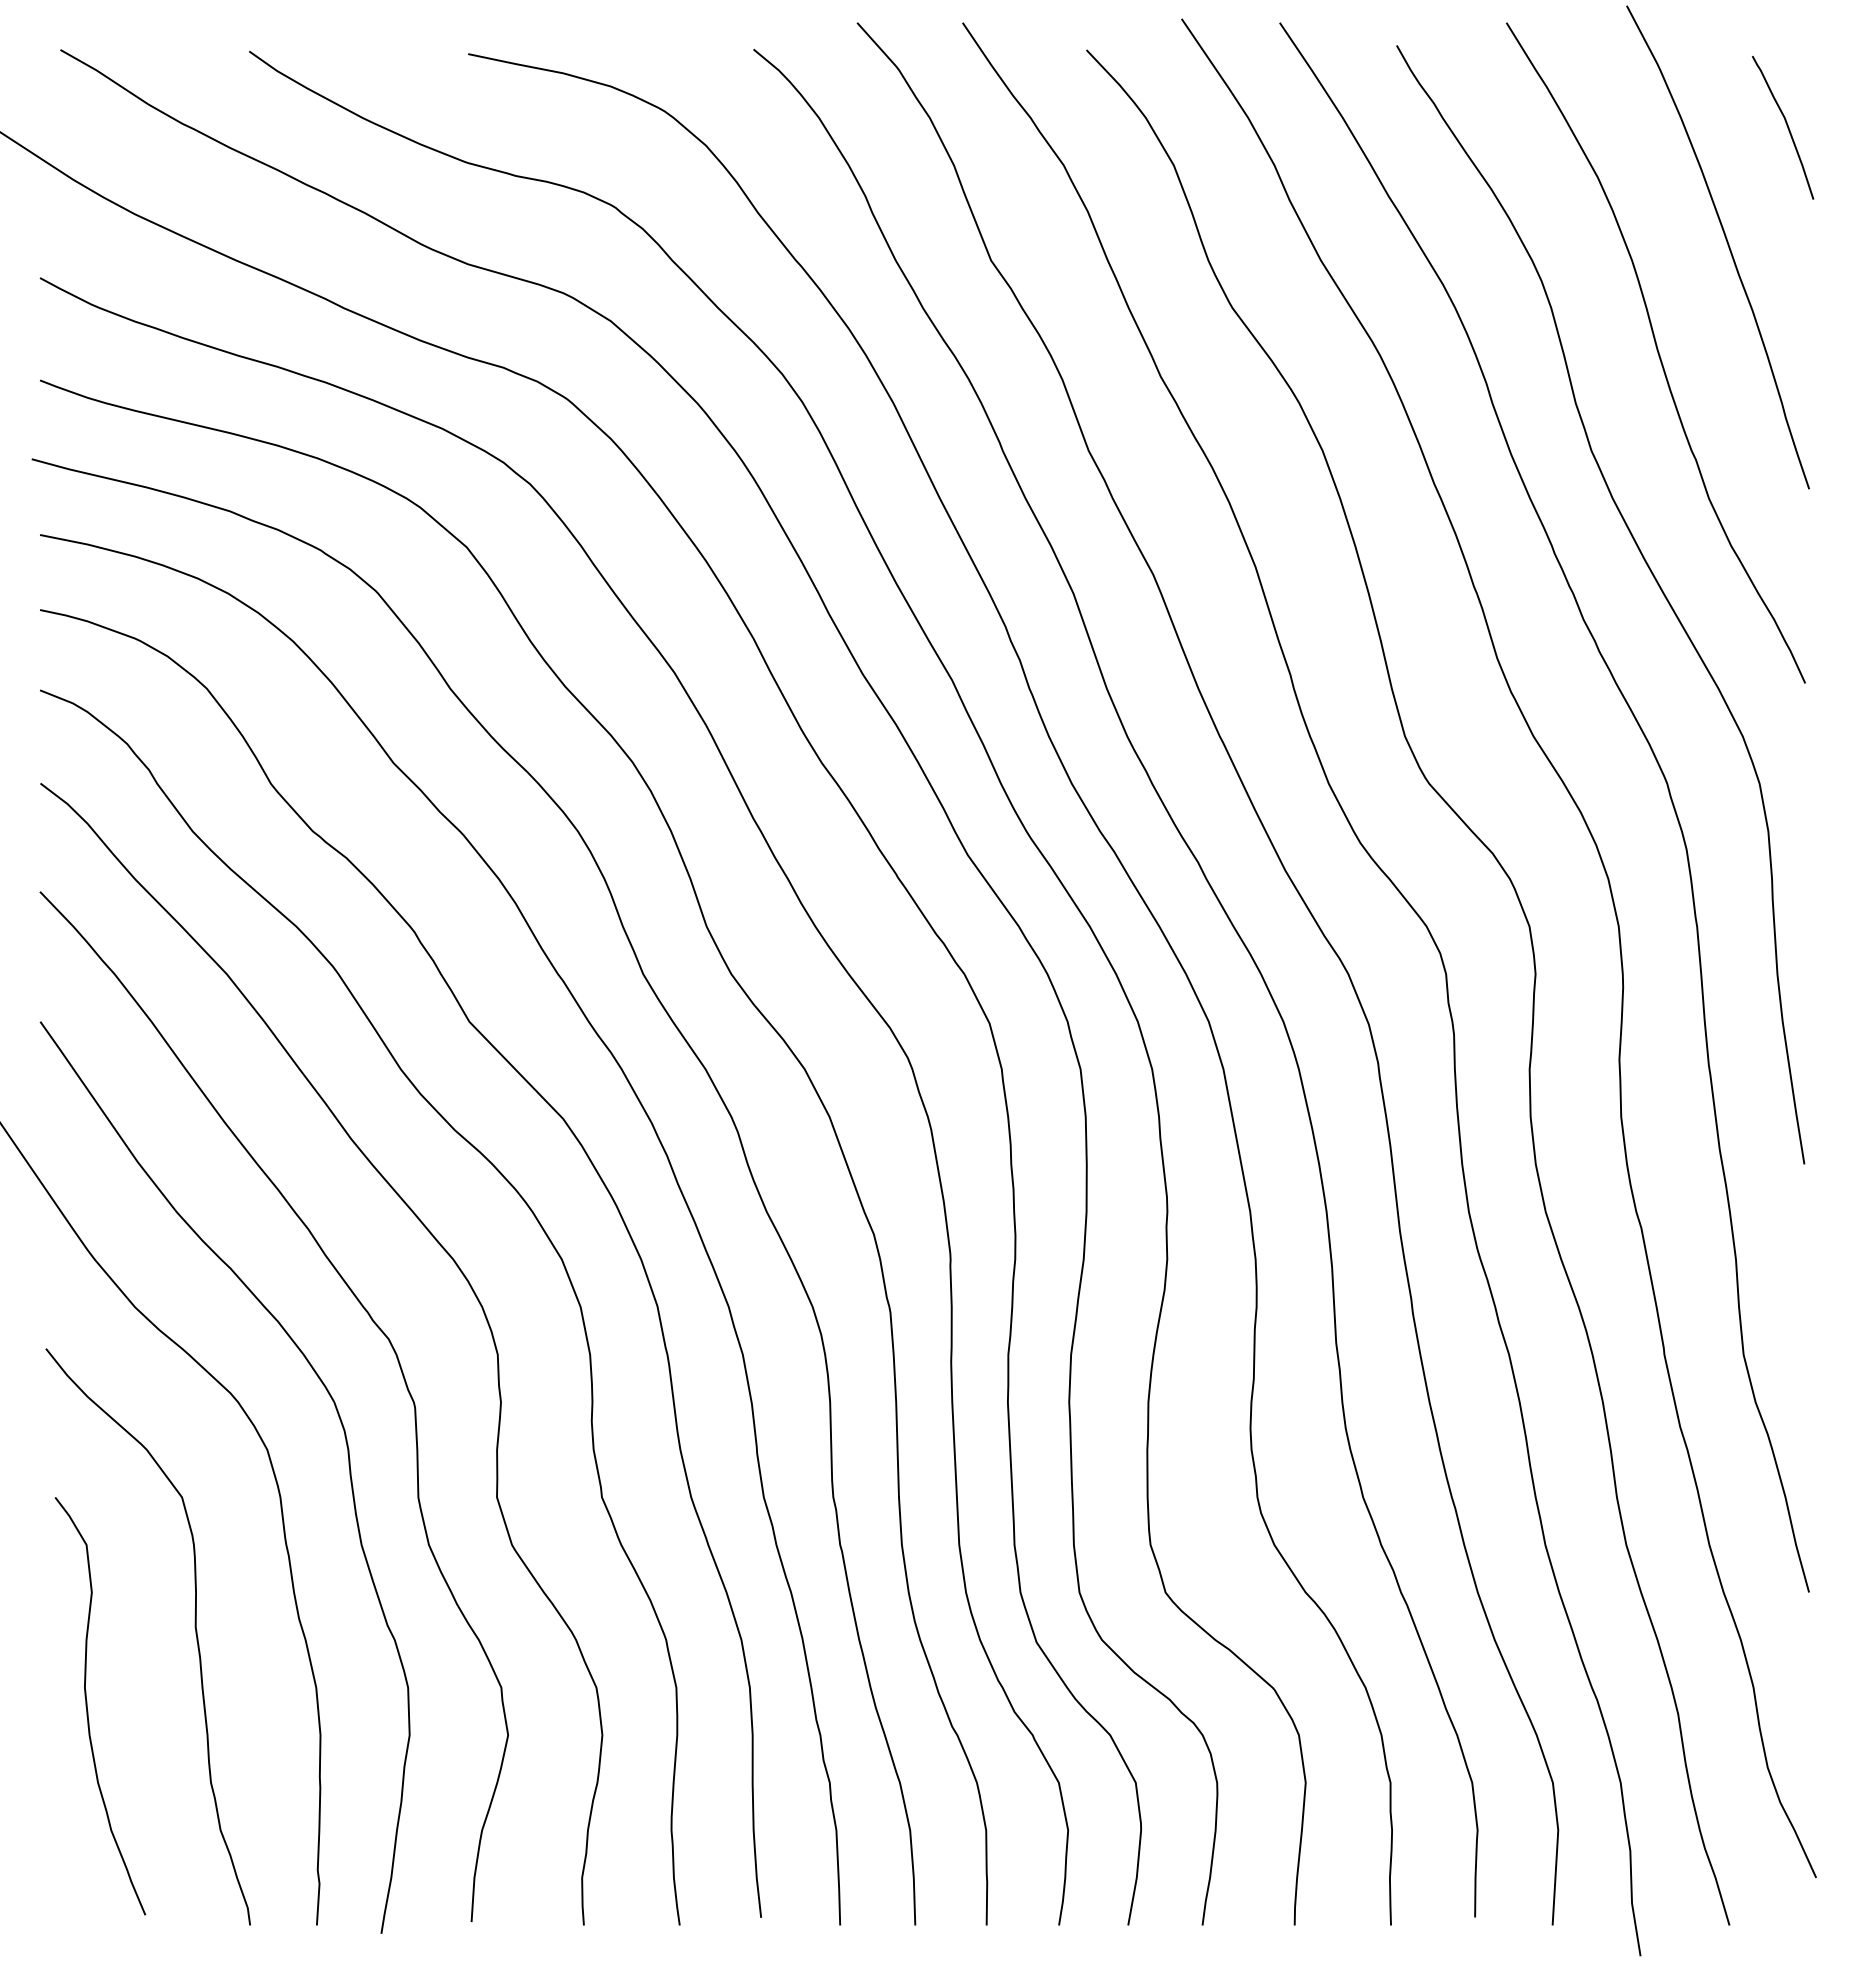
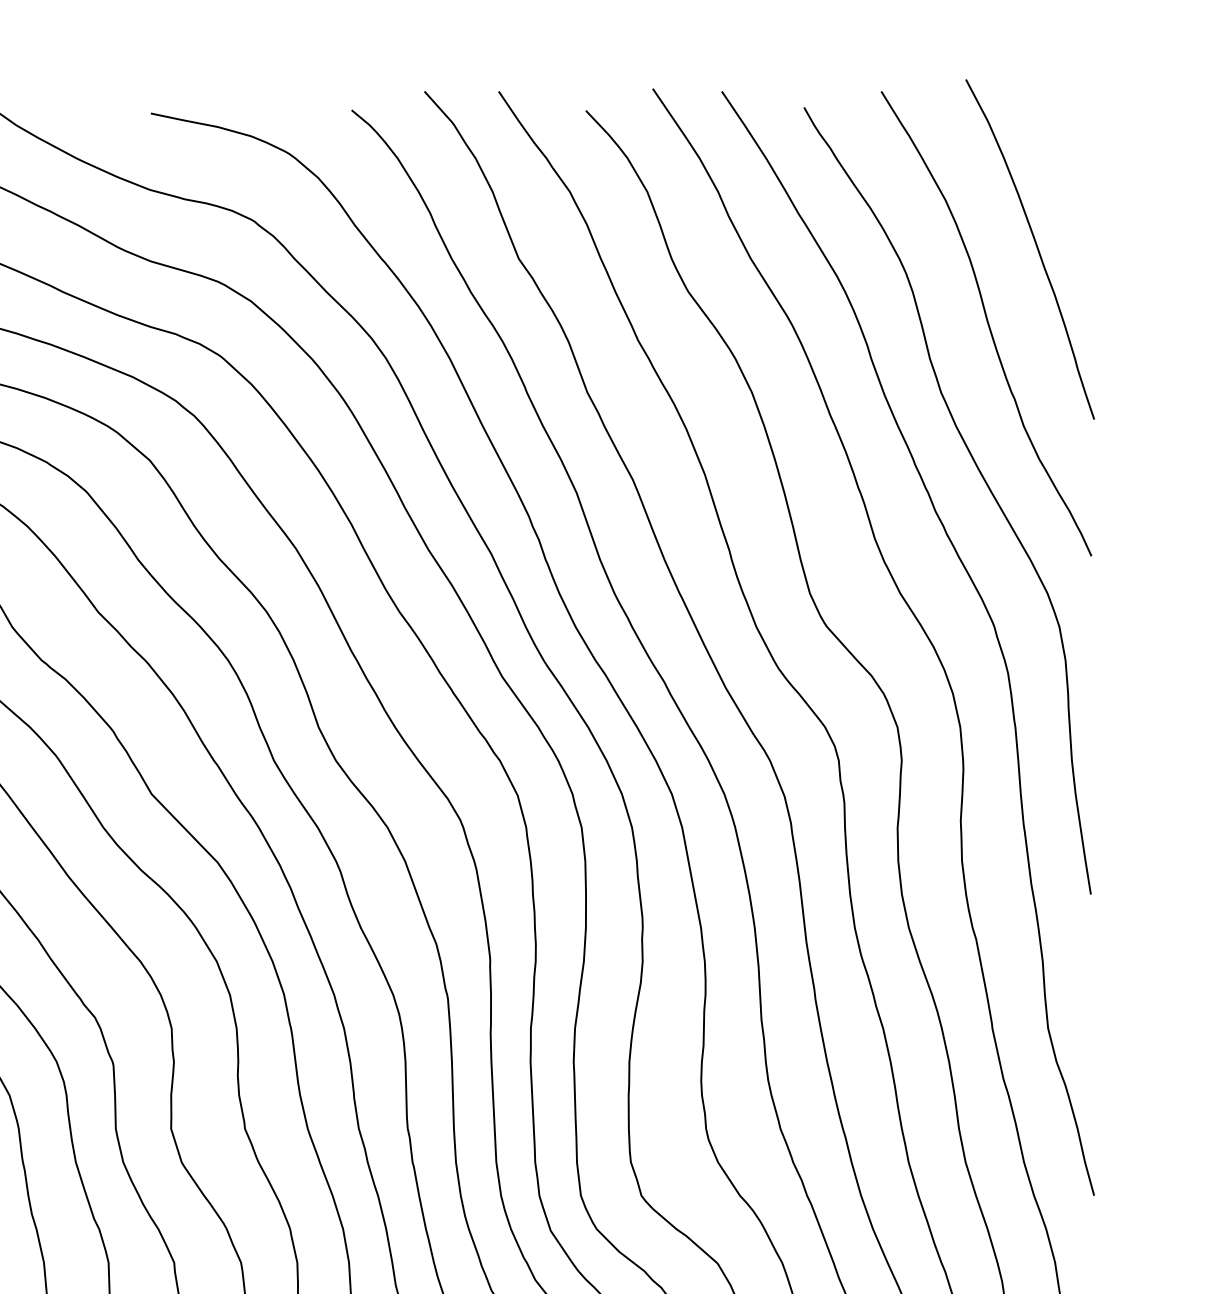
curve: (1786, 125) -> (1078, 163), removed

